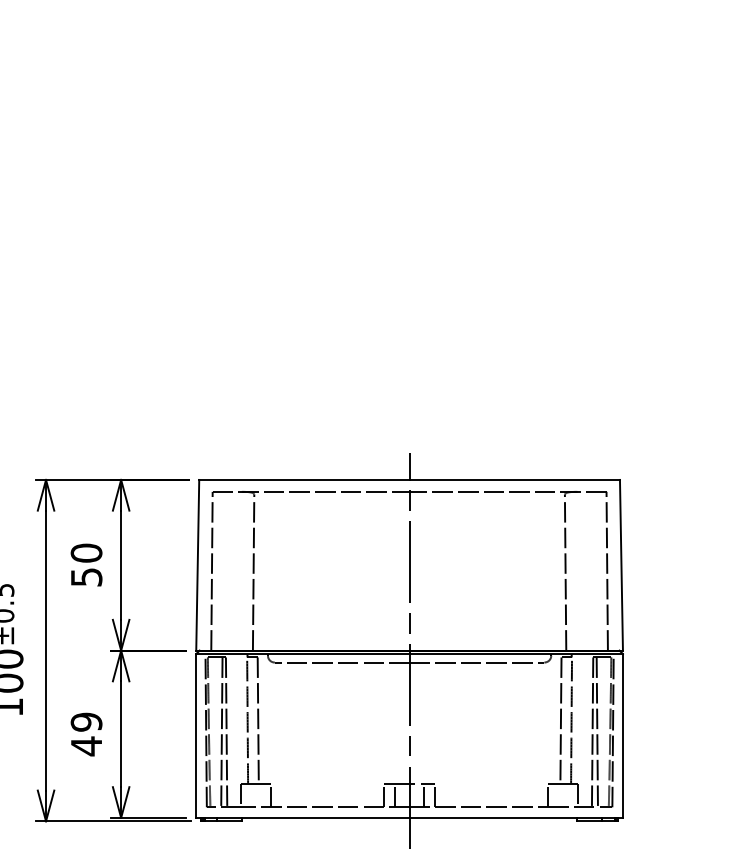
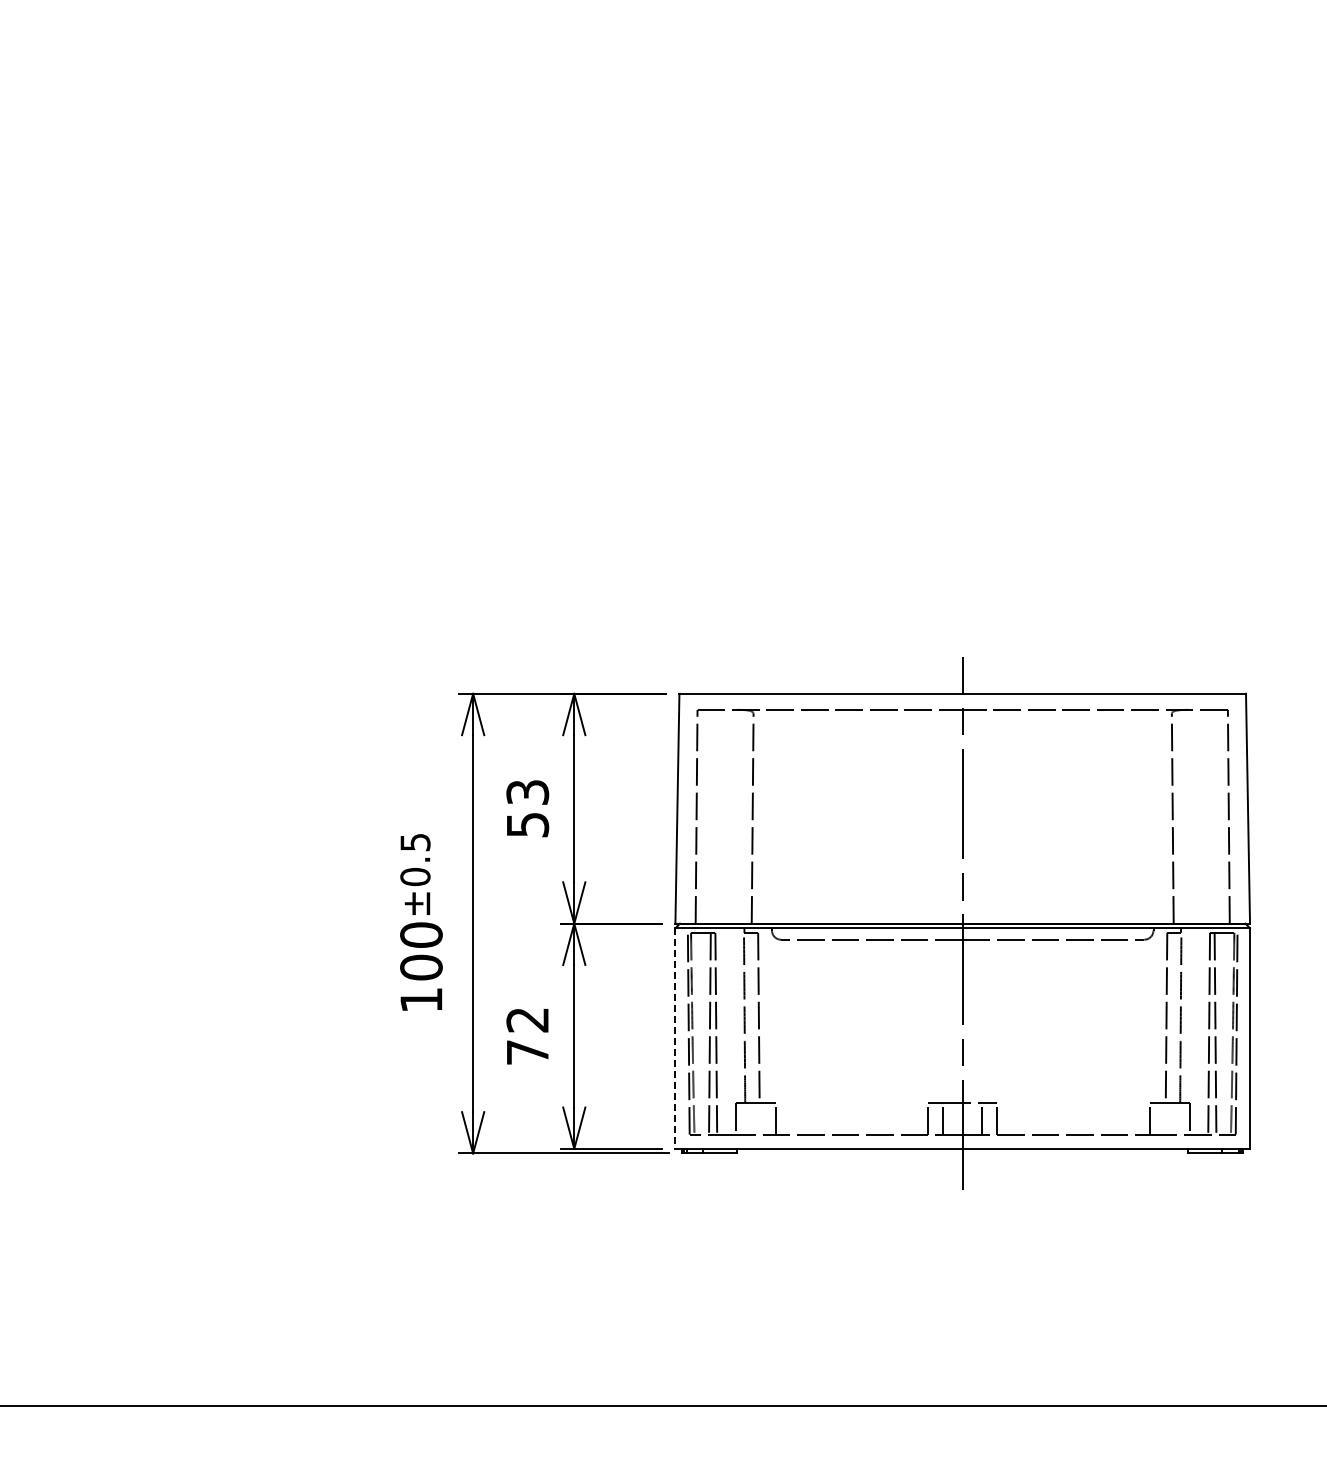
text: (86, 553) -> (527, 792), 50 -> 53
text: (86, 734) -> (527, 1036), 49 -> 72
line: (196, 736) -> (675, 1039), solid -> dashed

